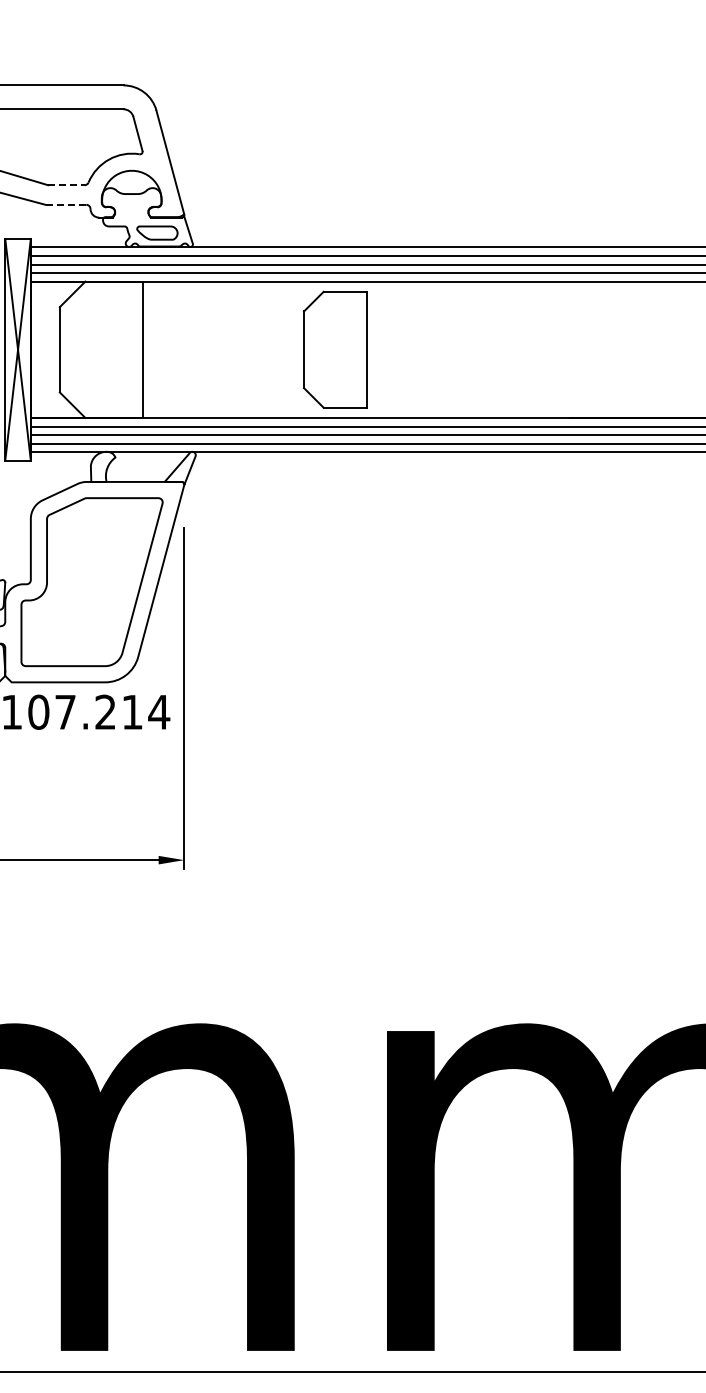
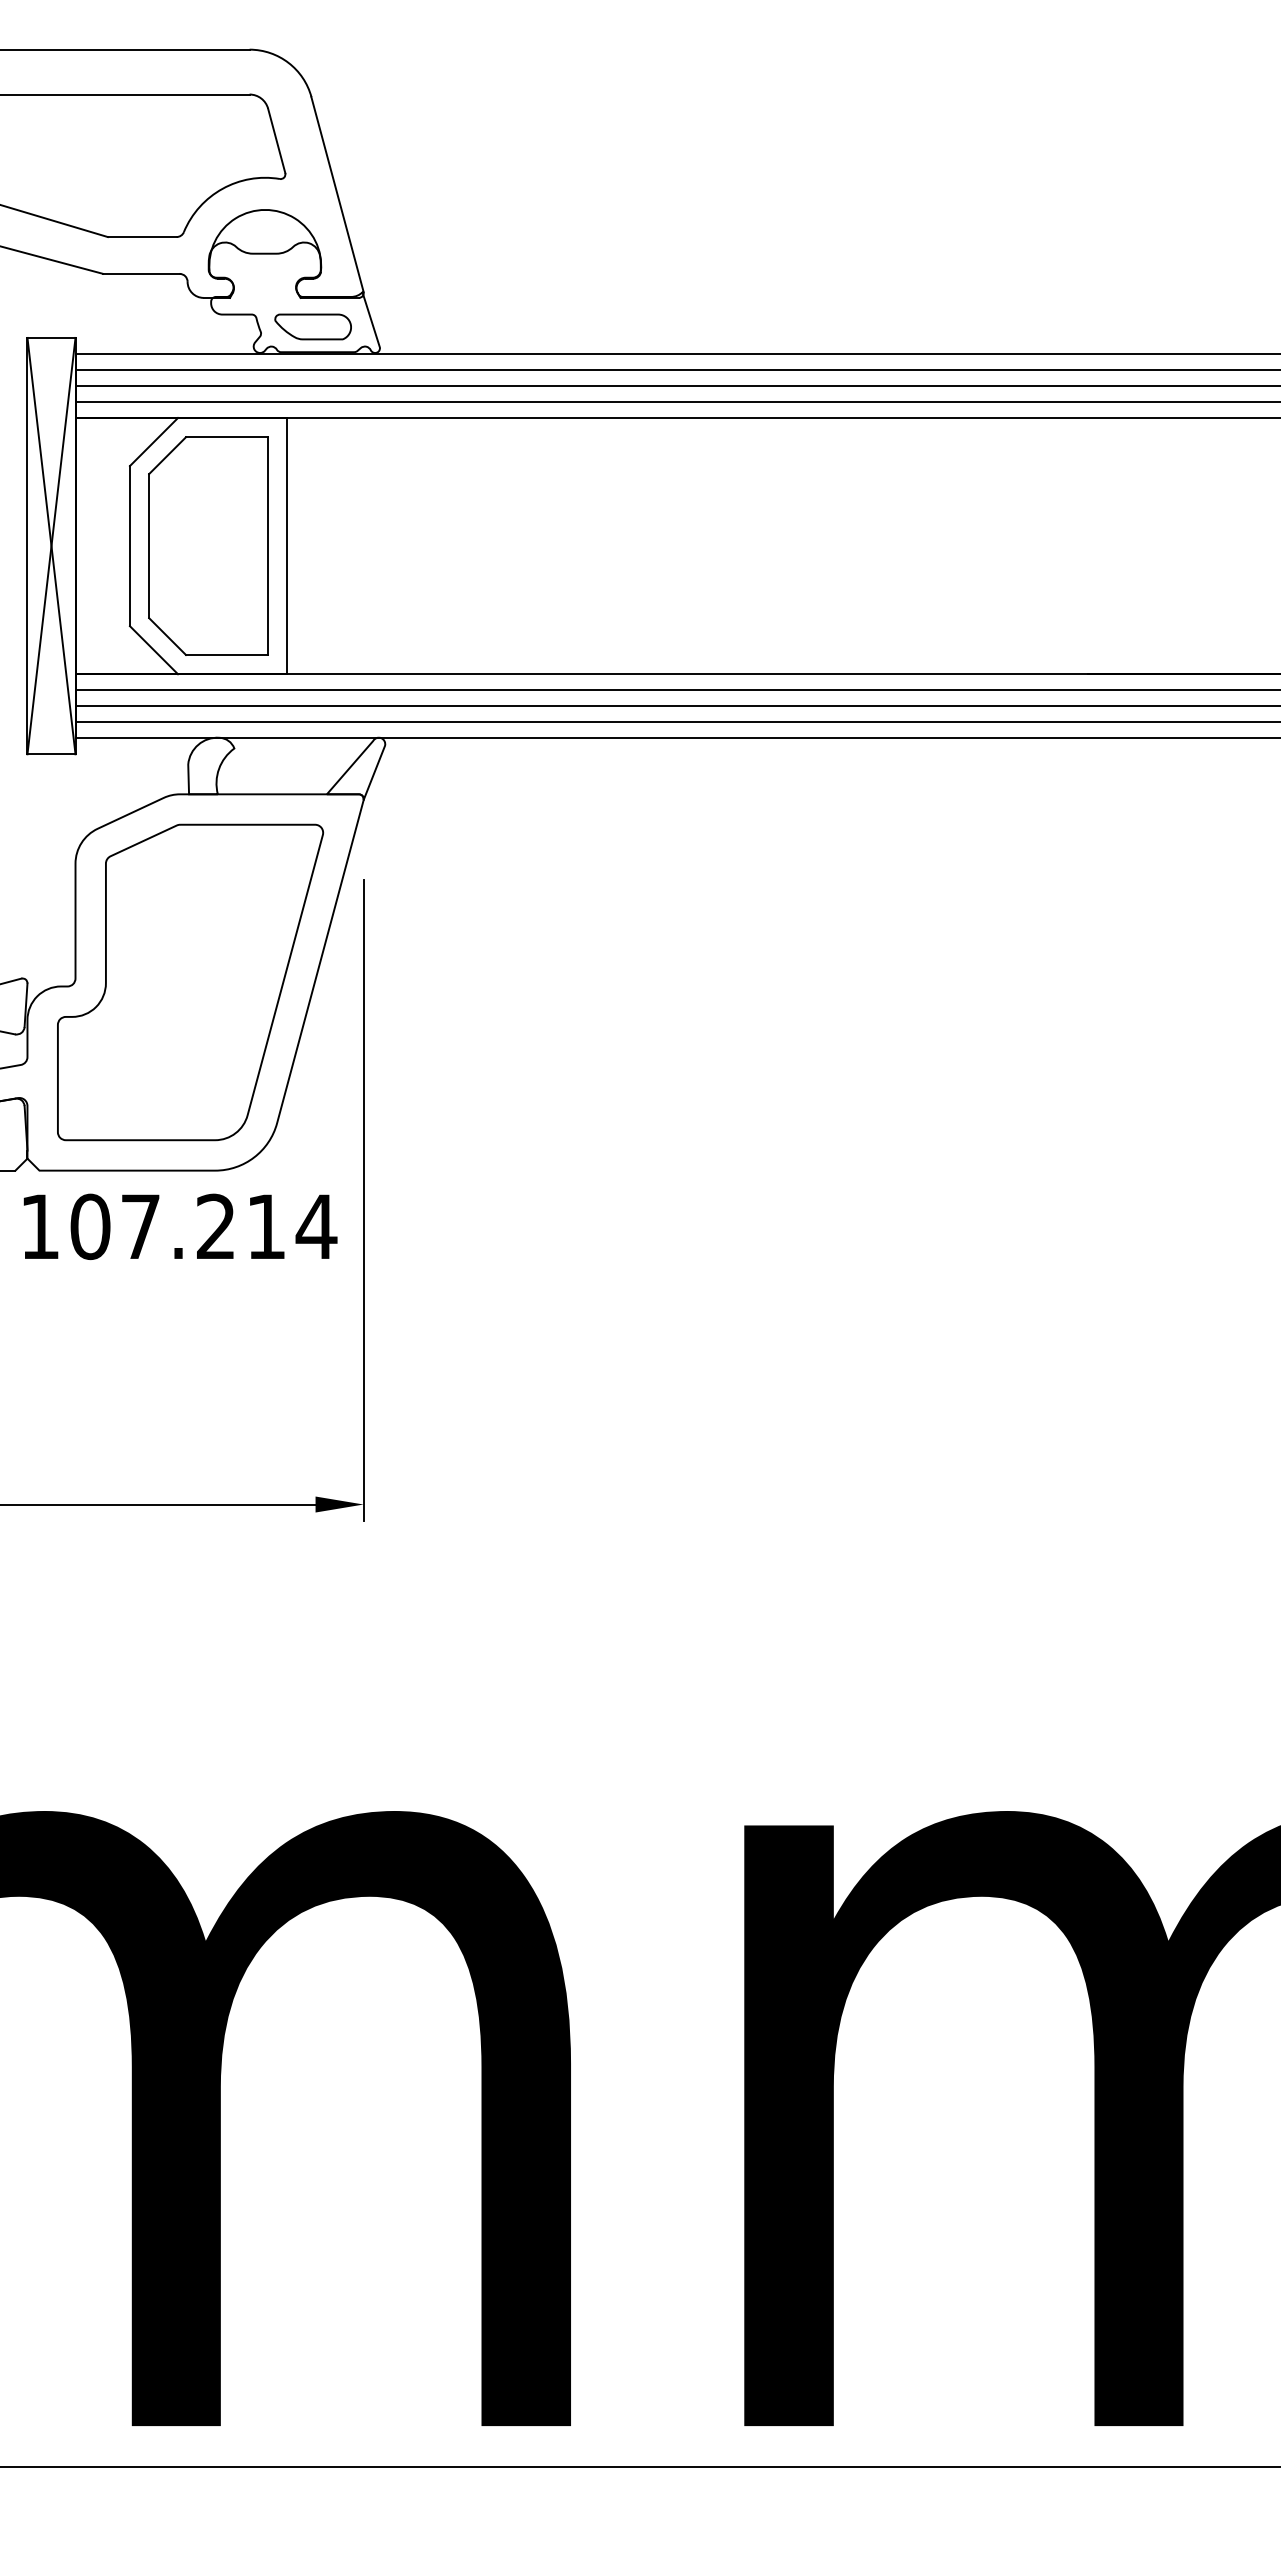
line: (66, 185) -> (142, 237), dashed -> solid
line: (66, 204) -> (142, 273), dashed -> solid
part: (335, 349) -> (208, 545), moved

